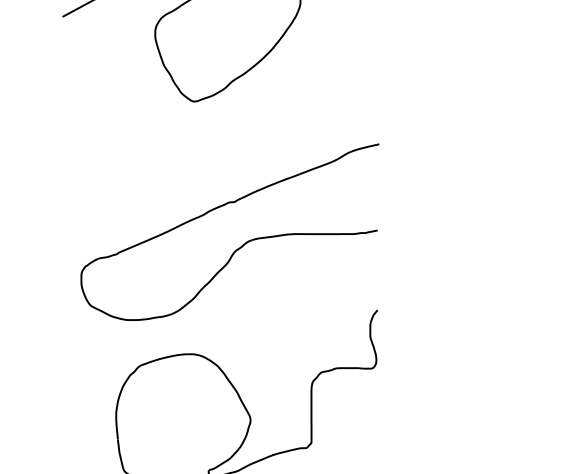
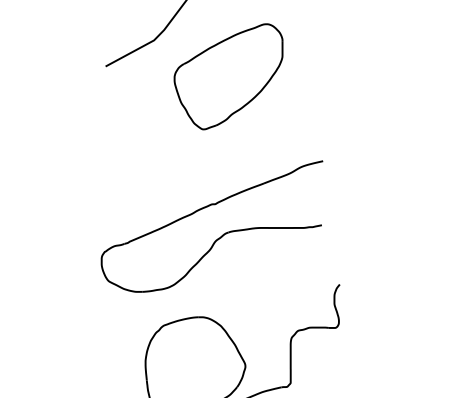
part: (237, 248) -> (217, 238), moved

